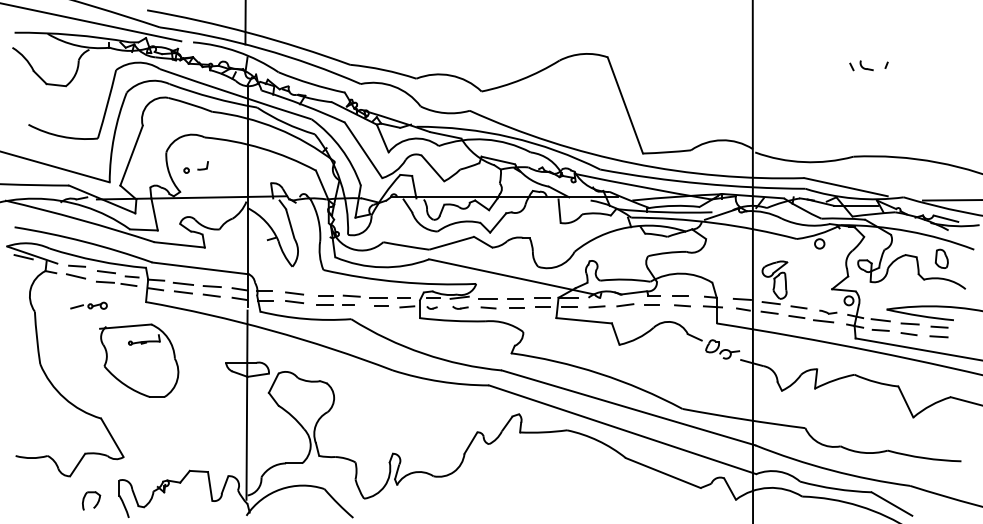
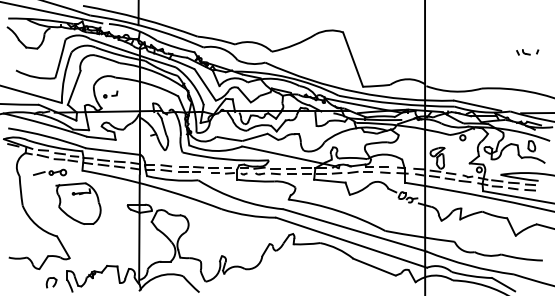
part: (868, 66) -> (527, 52), moved
part: (89, 305) -> (50, 172), size x1.6

